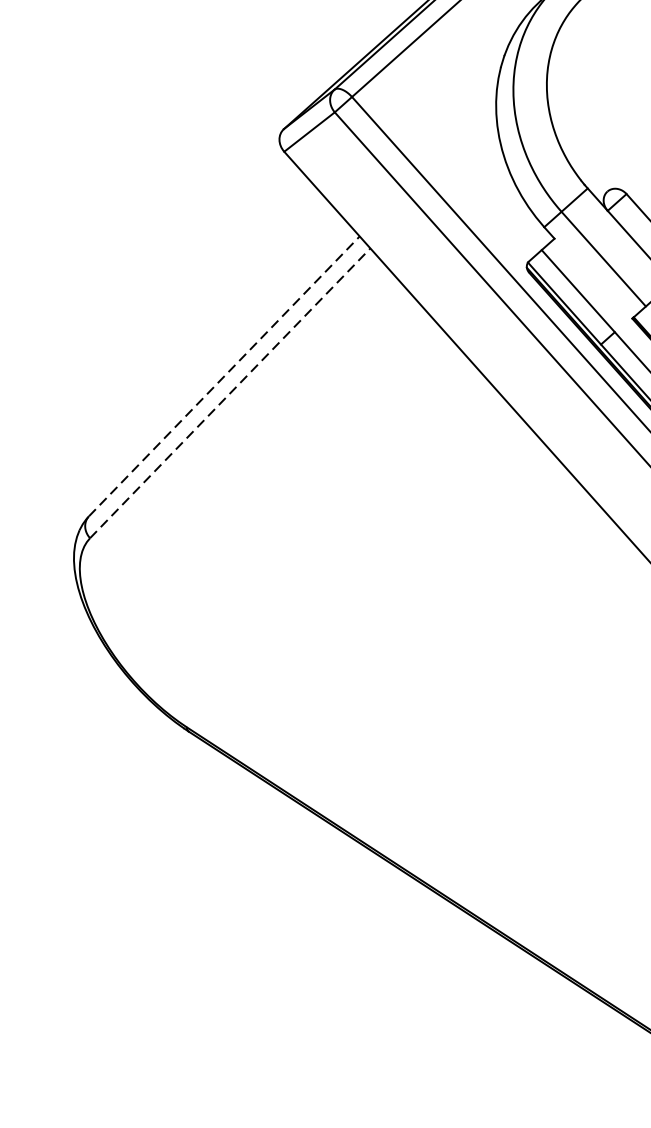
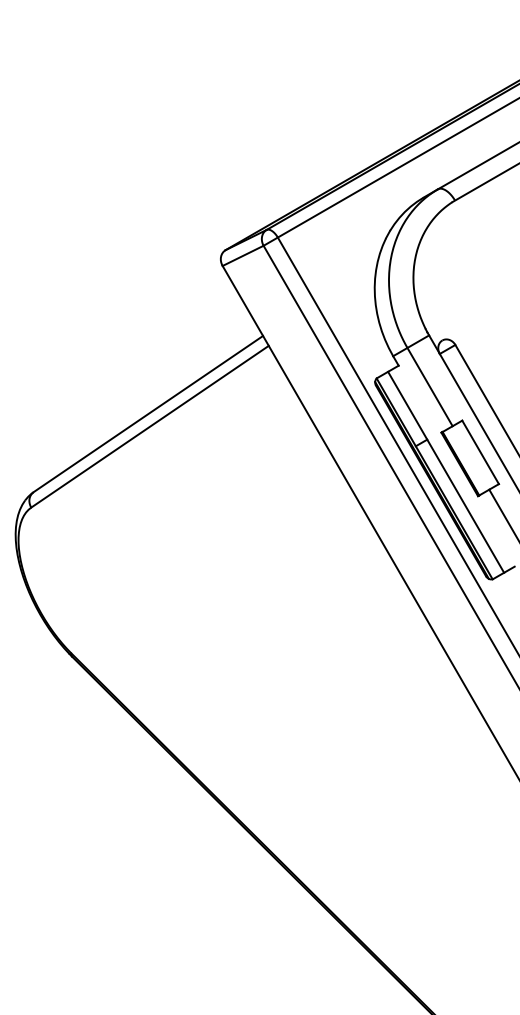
line: (224, 376) -> (148, 414), dashed -> solid
line: (230, 392) -> (150, 426), dashed -> solid

